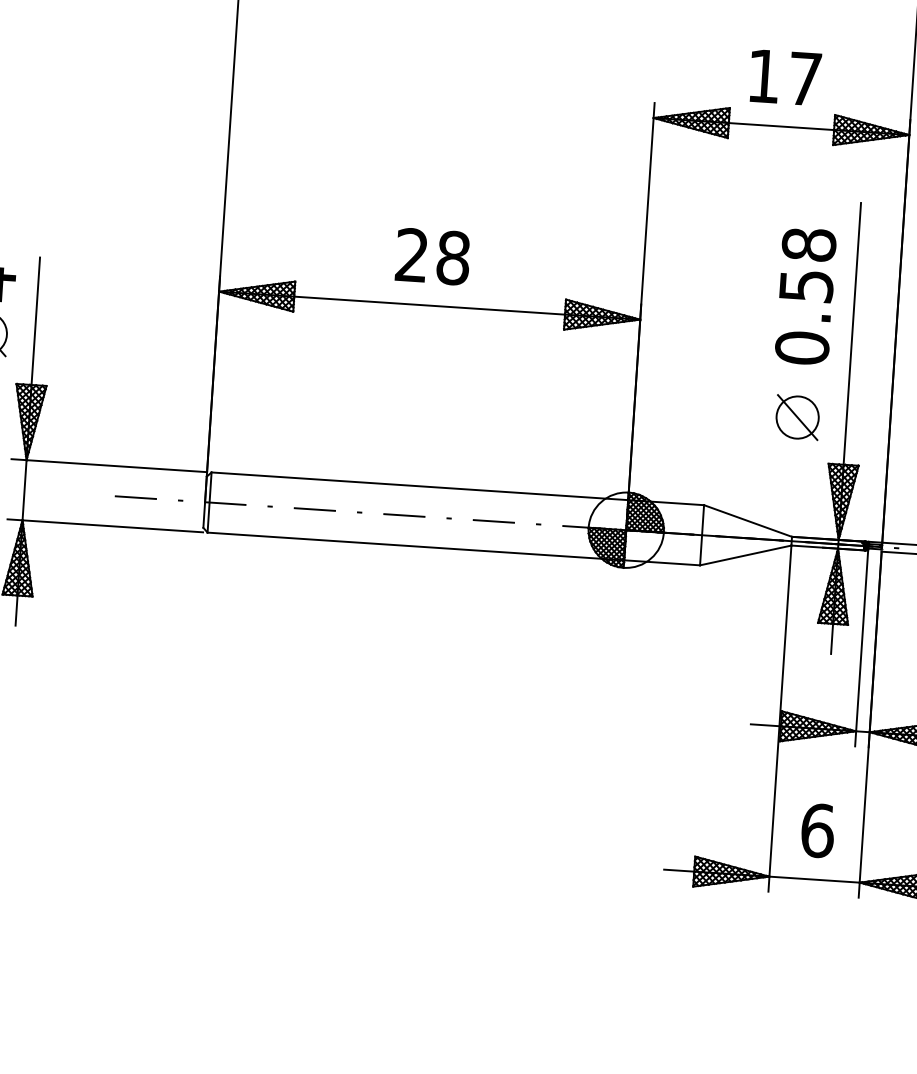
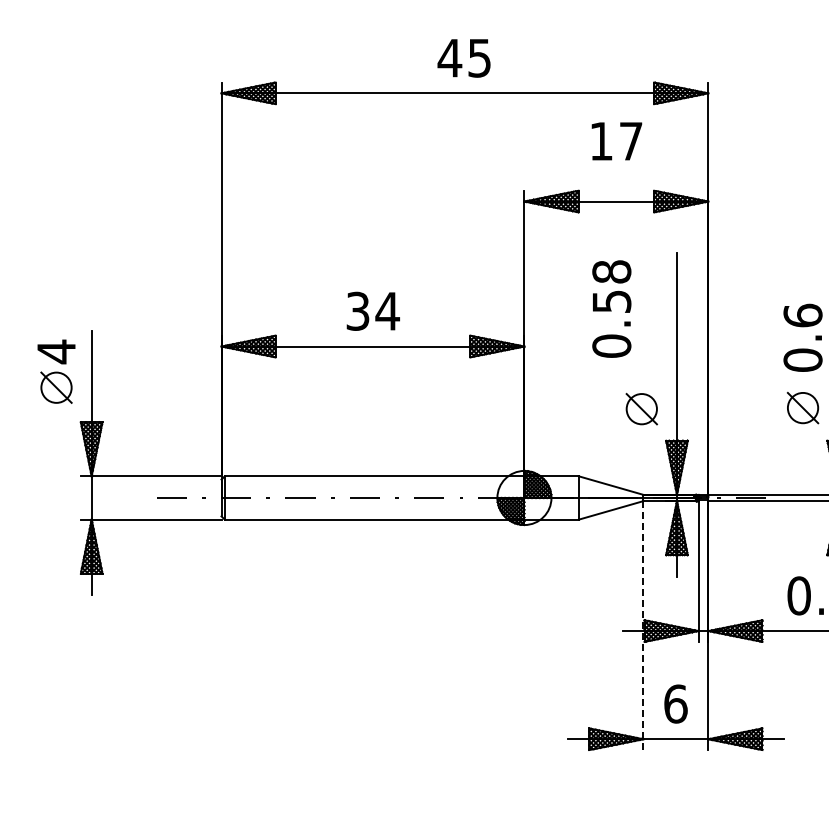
text: (784, 77) -> (616, 141), moved
text: (433, 255) -> (373, 310), 28 -> 34
text: (805, 295) -> (611, 308), moved
line: (779, 719) -> (643, 626), solid -> dashed

